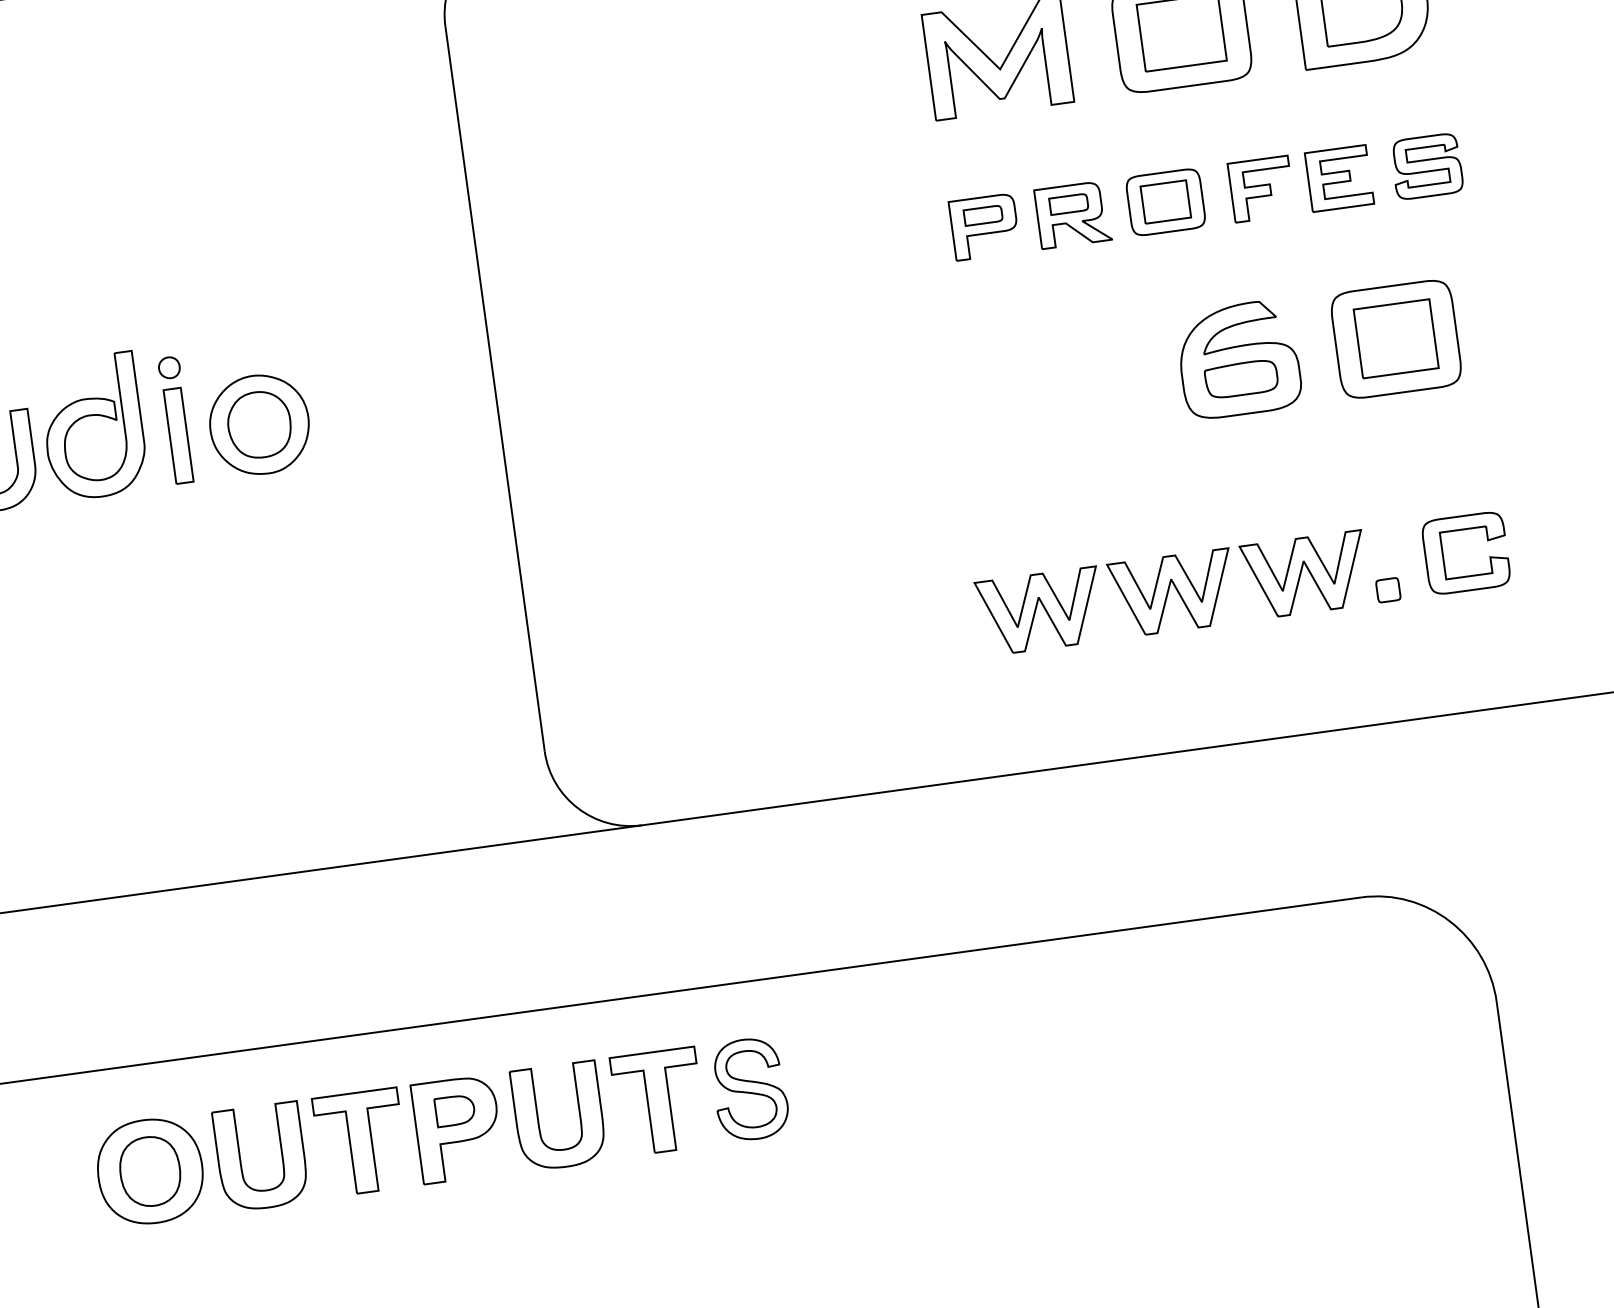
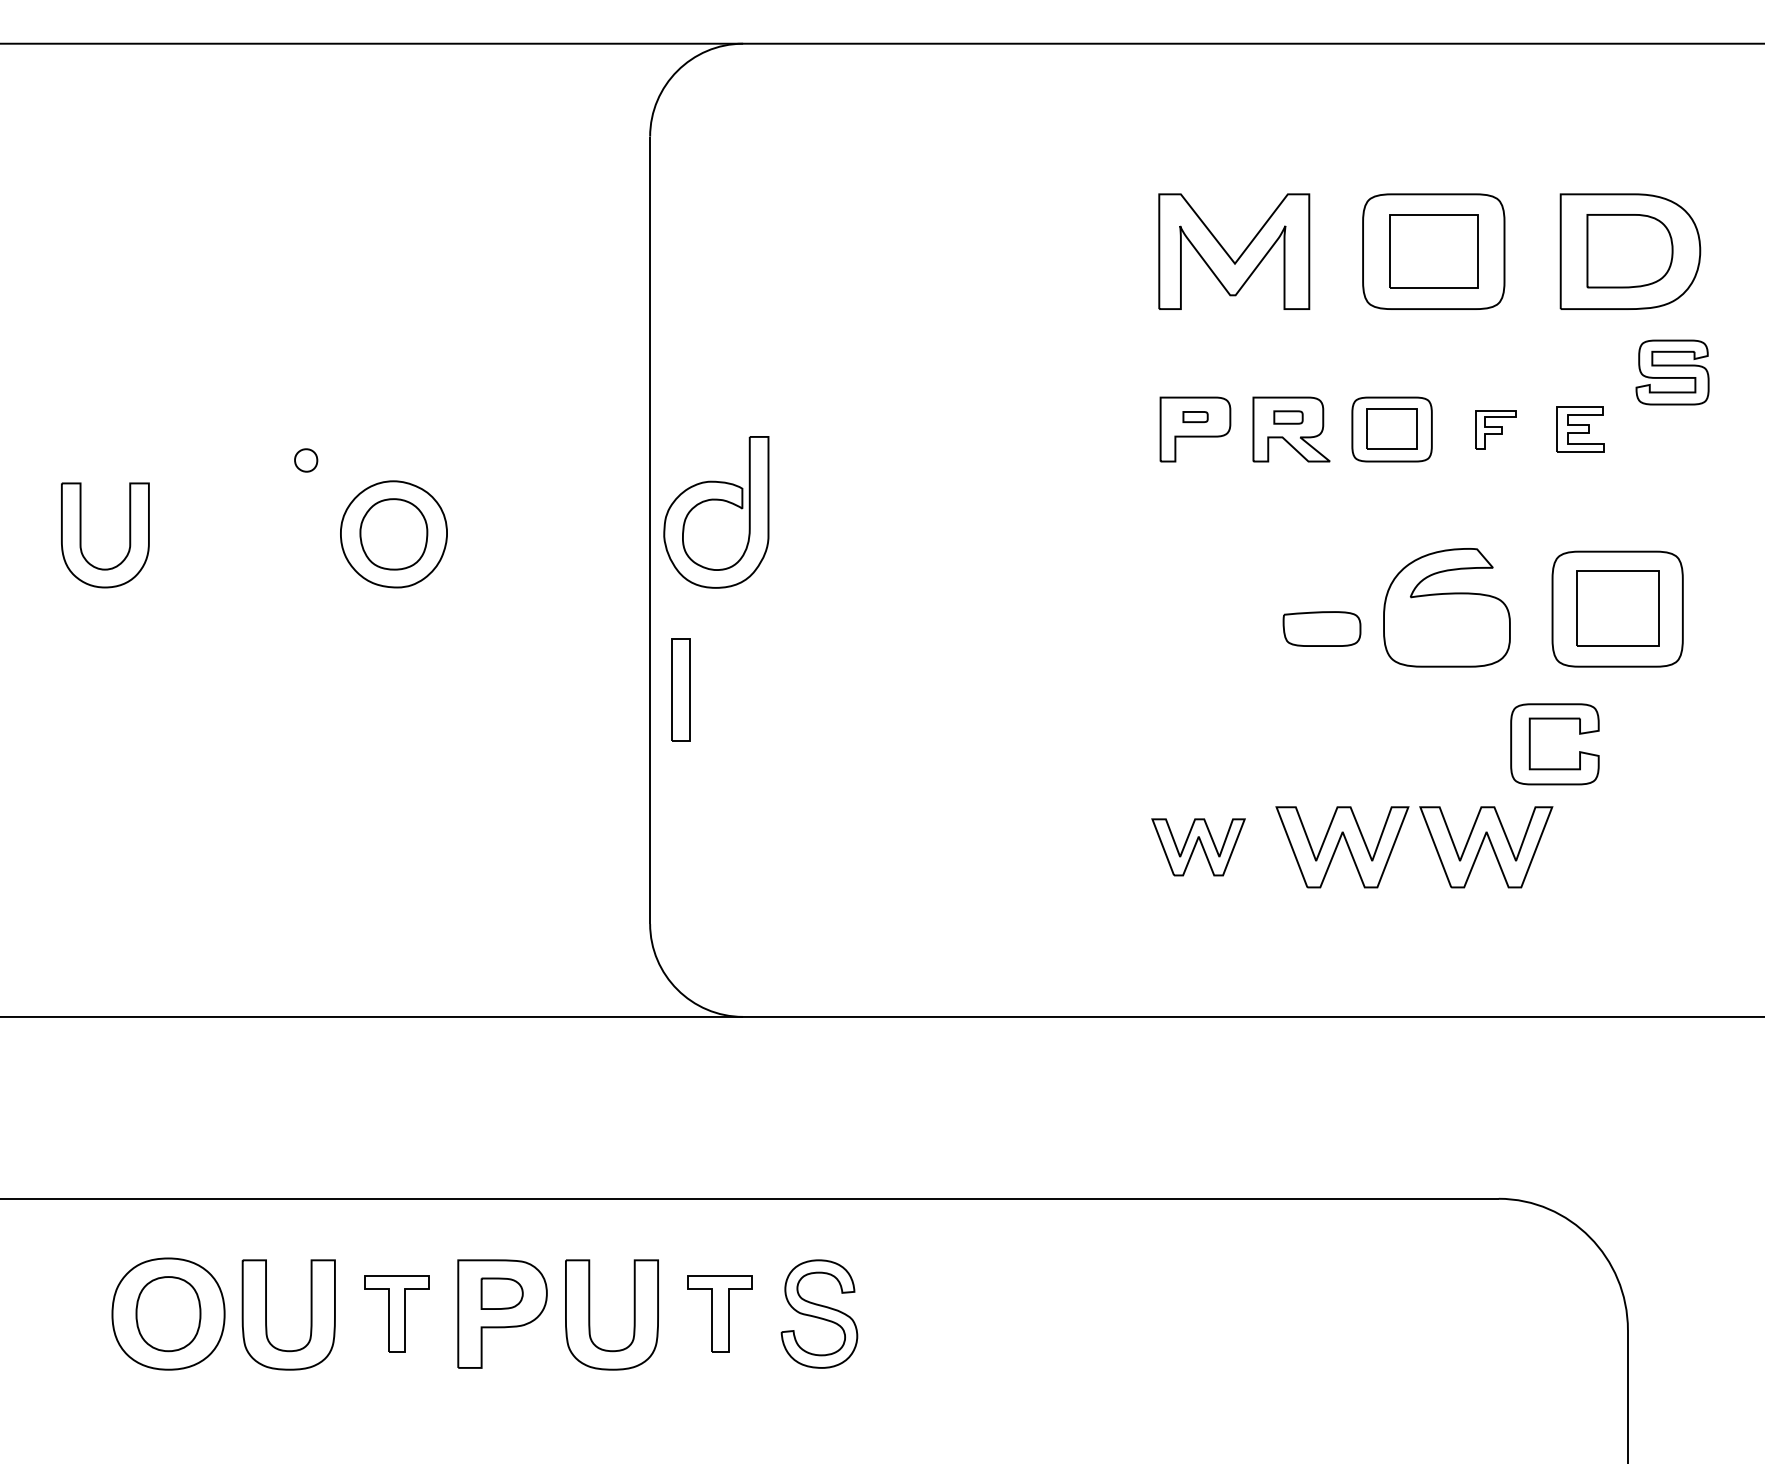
part: (1426, 166) -> (1672, 372), moved
part: (1339, 178) -> (1580, 429), size x0.7
part: (1261, 189) -> (1495, 429), size x0.6
part: (1068, 204) -> (1288, 417), size x0.7
part: (983, 215) -> (1195, 416), size x0.6
part: (1241, 378) -> (1321, 628), moved
part: (91, 416) -> (716, 500), moved
part: (177, 435) -> (680, 689), moved
part: (1443, 556) -> (1530, 744), moved
part: (1388, 590) -> (1572, 875), removed
part: (1040, 611) -> (1198, 847), size x0.7
part: (657, 1101) -> (719, 1313), size x0.7
part: (360, 1142) -> (396, 1313), size x0.7

